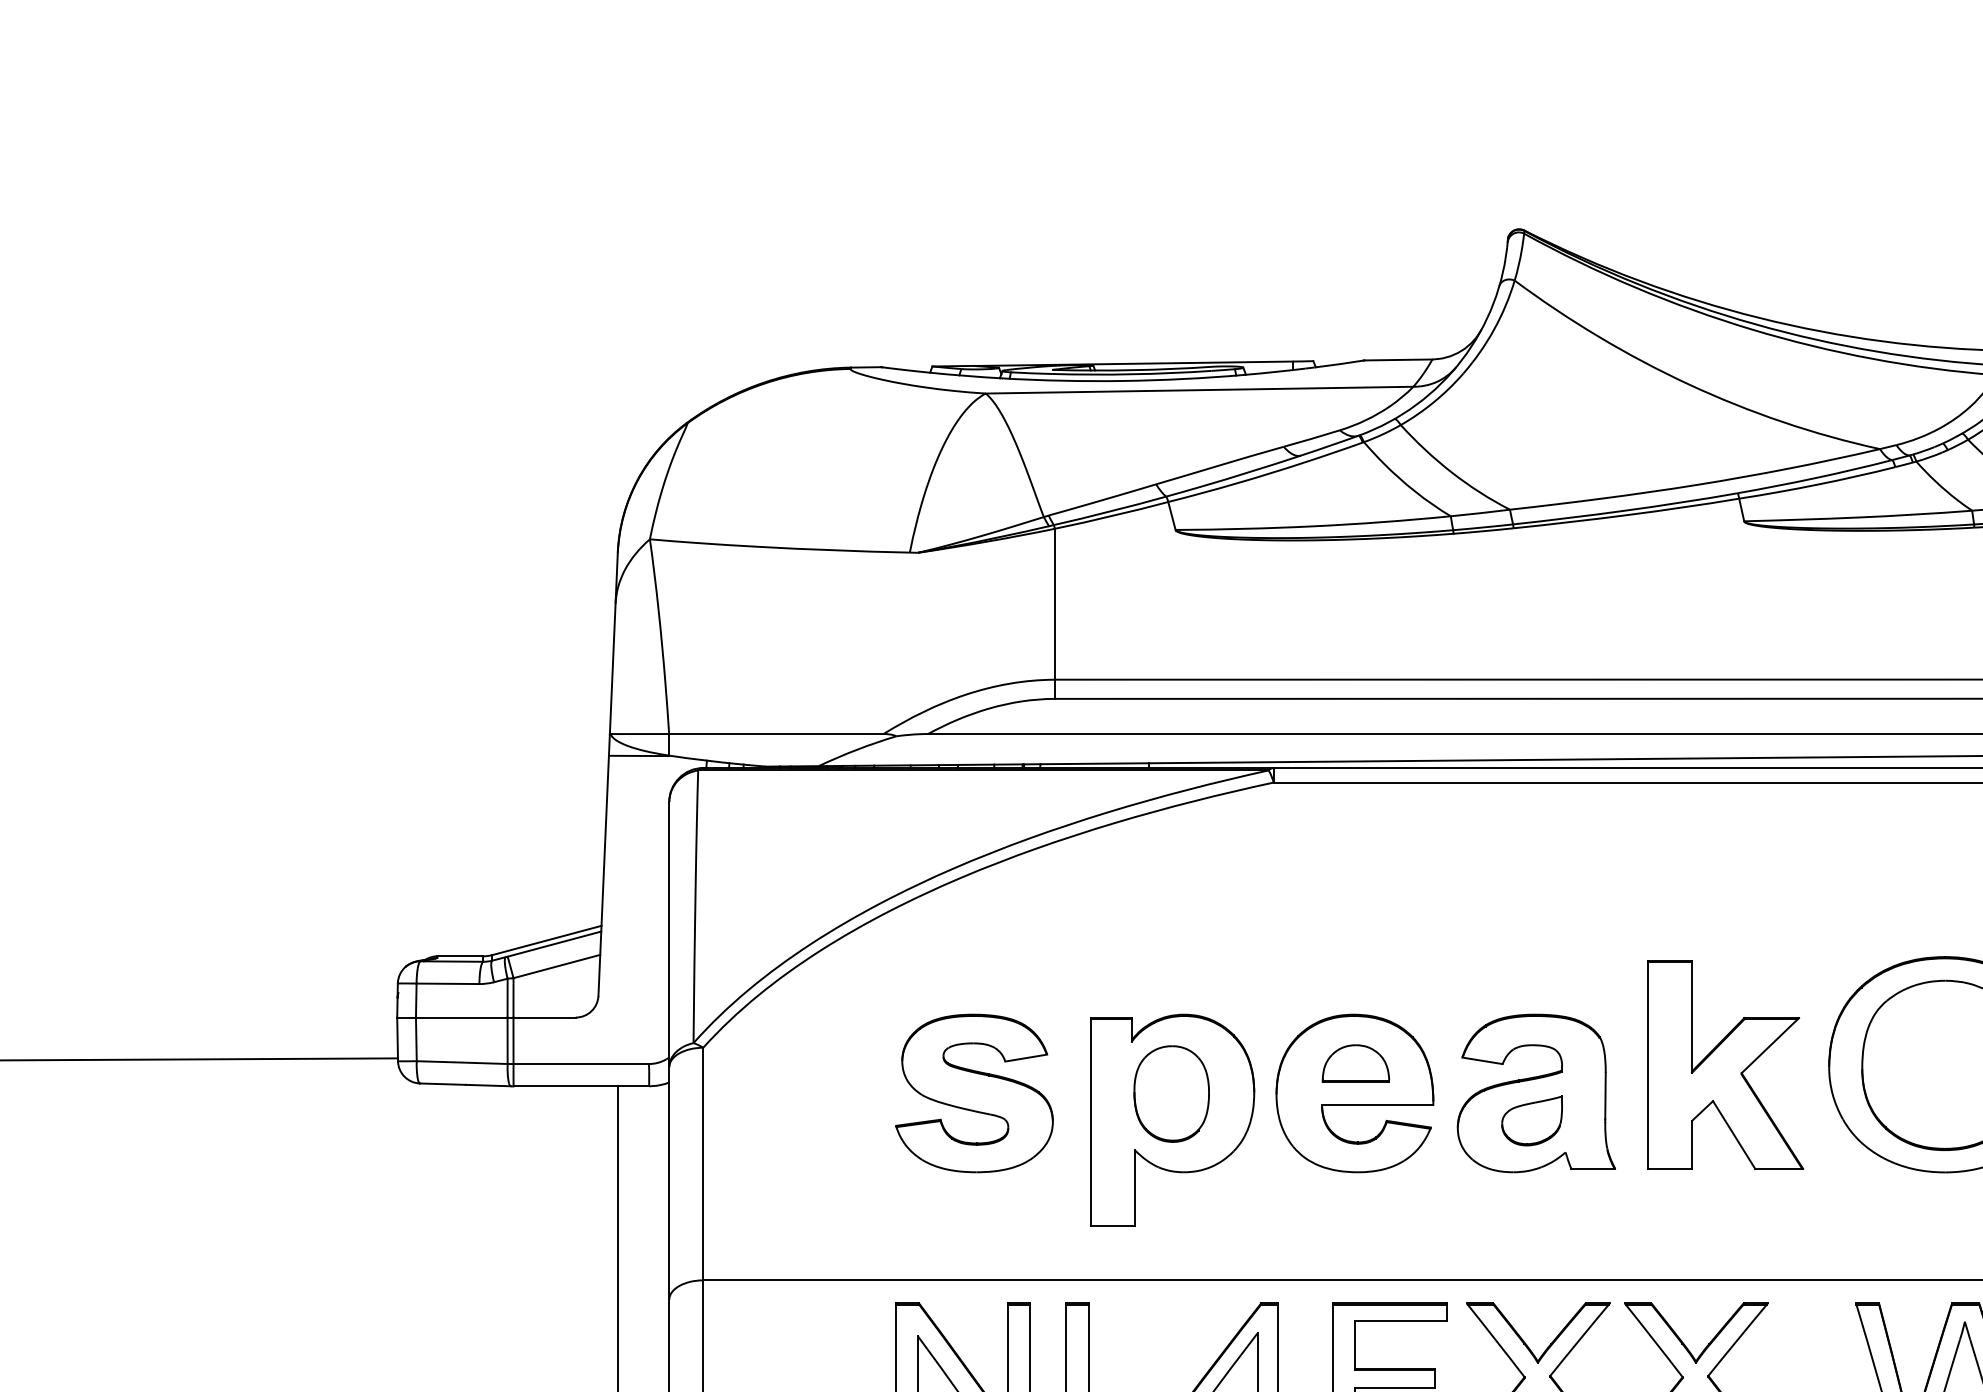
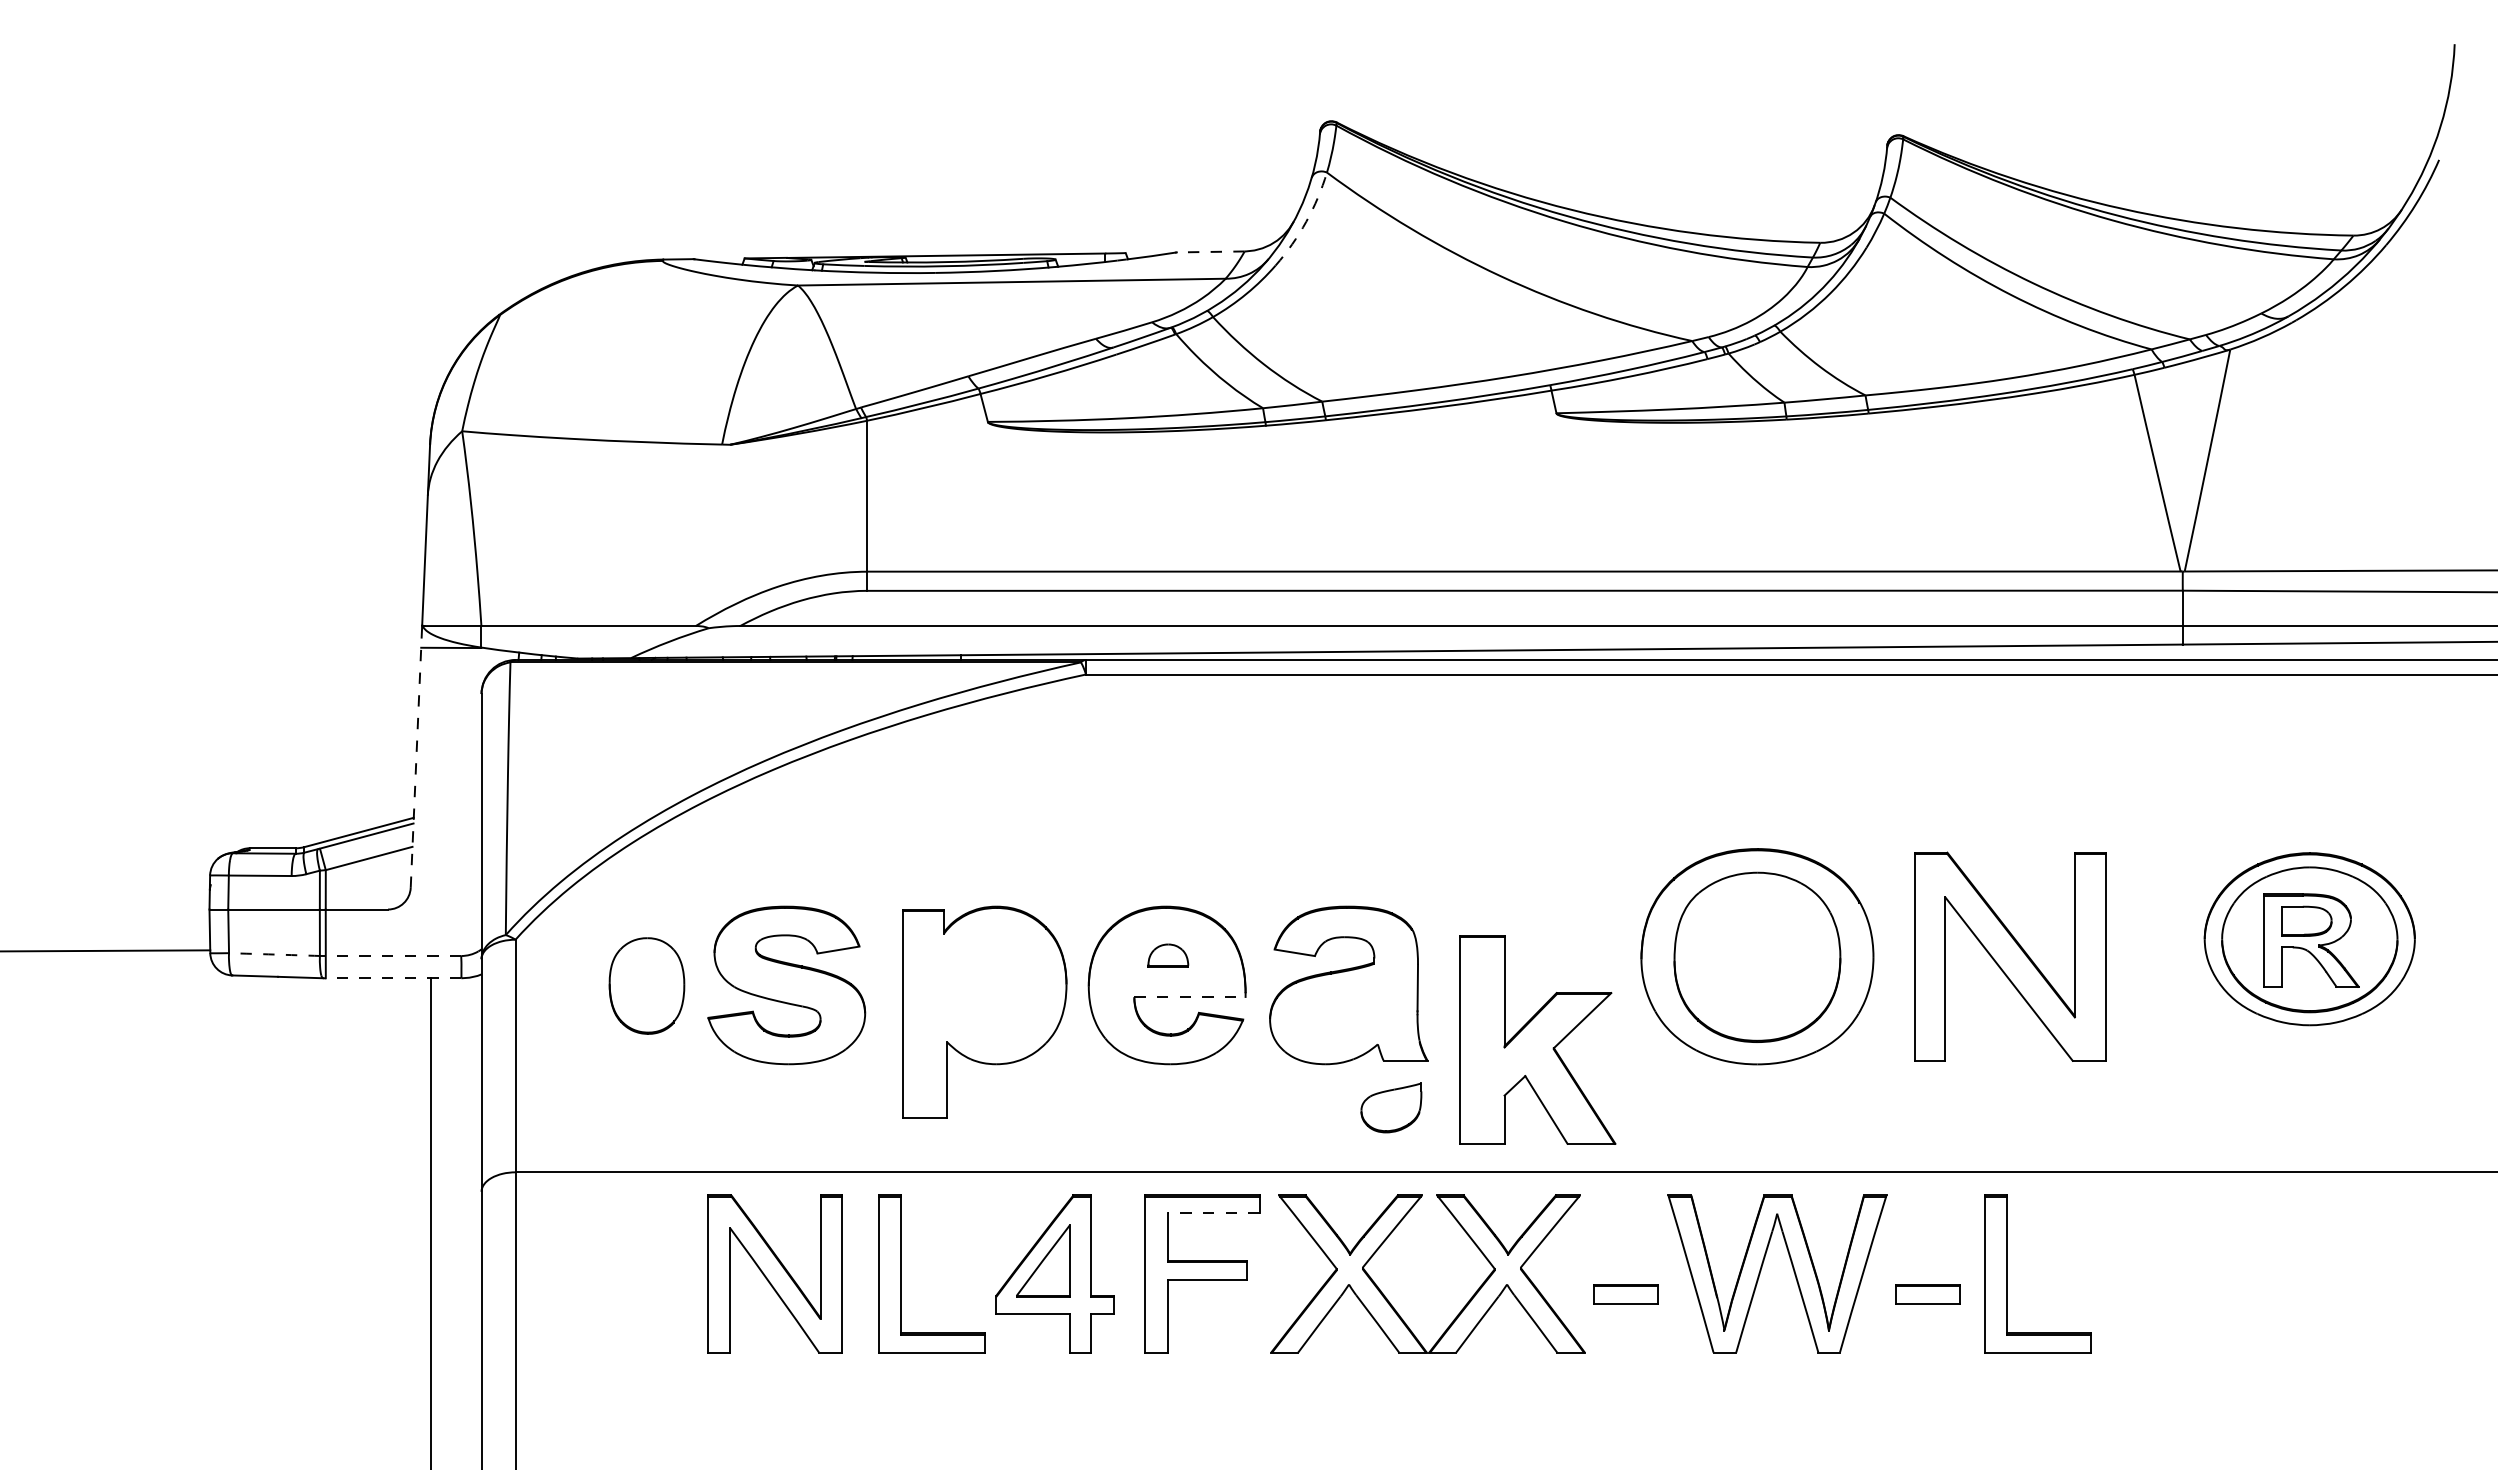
arc: (1494, 329) -> (1306, 221), solid -> dashed
line: (1398, 359) -> (1210, 251), solid -> dashed
line: (604, 864) -> (416, 756), solid -> dashed
arc: (462, 1062) -> (274, 954), solid -> dashed
part: (1356, 1063) -> (1168, 955), size x0.6
line: (581, 1064) -> (393, 956), solid -> dashed
part: (1725, 1064) -> (1537, 1039), moved
line: (581, 1086) -> (393, 978), solid -> dashed
part: (1171, 1093) -> (646, 985), moved
line: (1377, 1104) -> (1189, 996), solid -> dashed
part: (1532, 1120) -> (1391, 1107), moved
line: (1401, 1321) -> (1213, 1213), solid -> dashed

